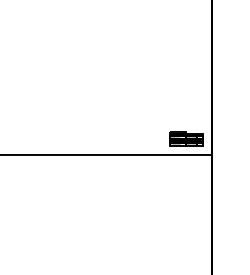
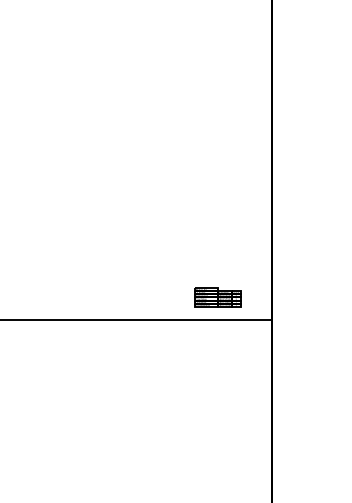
part: (186, 138) -> (217, 297), moved

